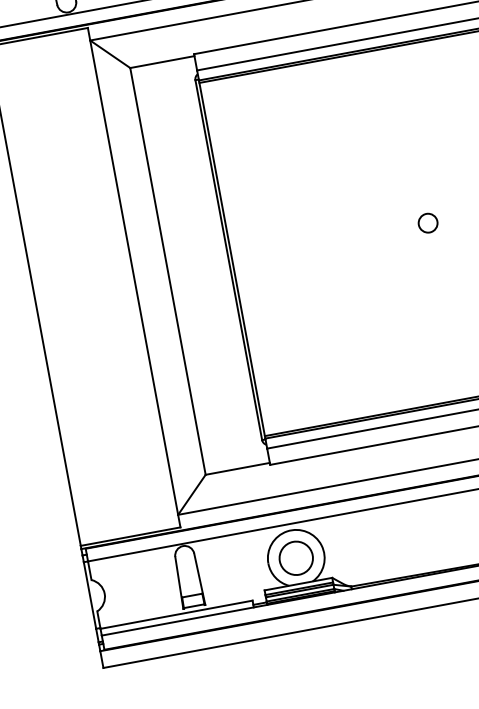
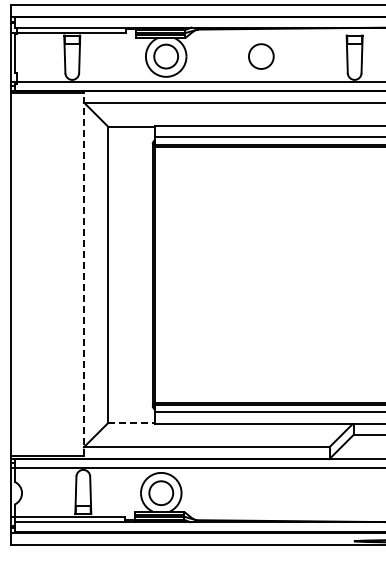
circle: (427, 222) -> (297, 274), removed
line: (133, 277) -> (83, 274), solid -> dashed
line: (238, 468) -> (132, 422), solid -> dashed

